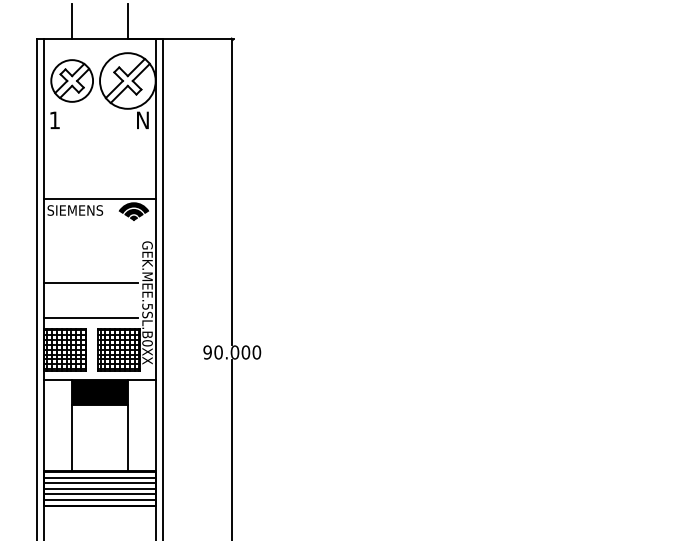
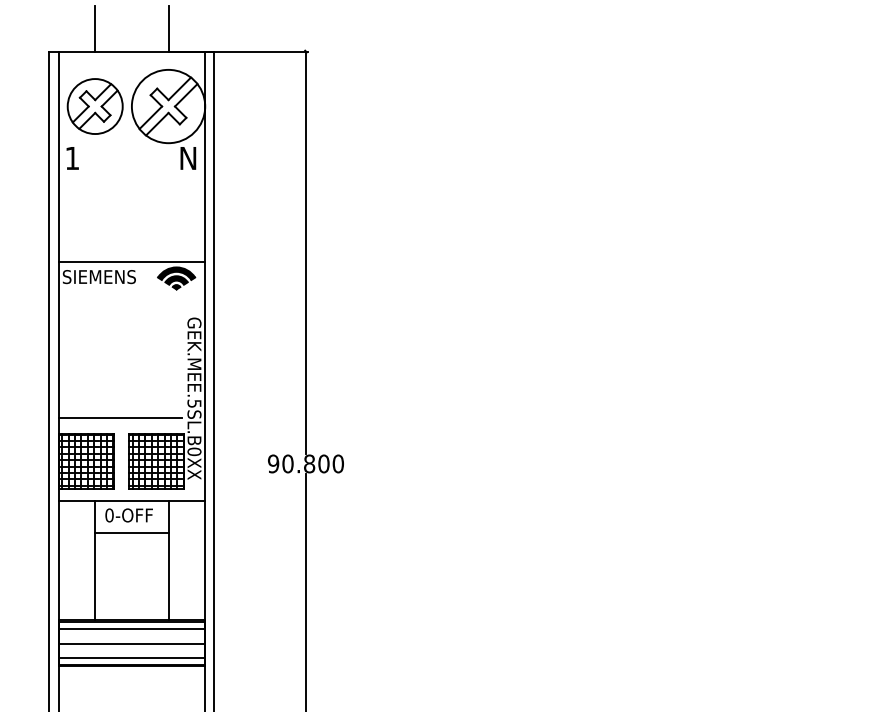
line: (90, 283) -> (119, 372), removed
text: (234, 352) -> (309, 463), 90.000 -> 90.800
fill: (99, 392) -> (131, 516), removed
line: (99, 483) -> (131, 636), removed
line: (99, 494) -> (131, 650), removed

